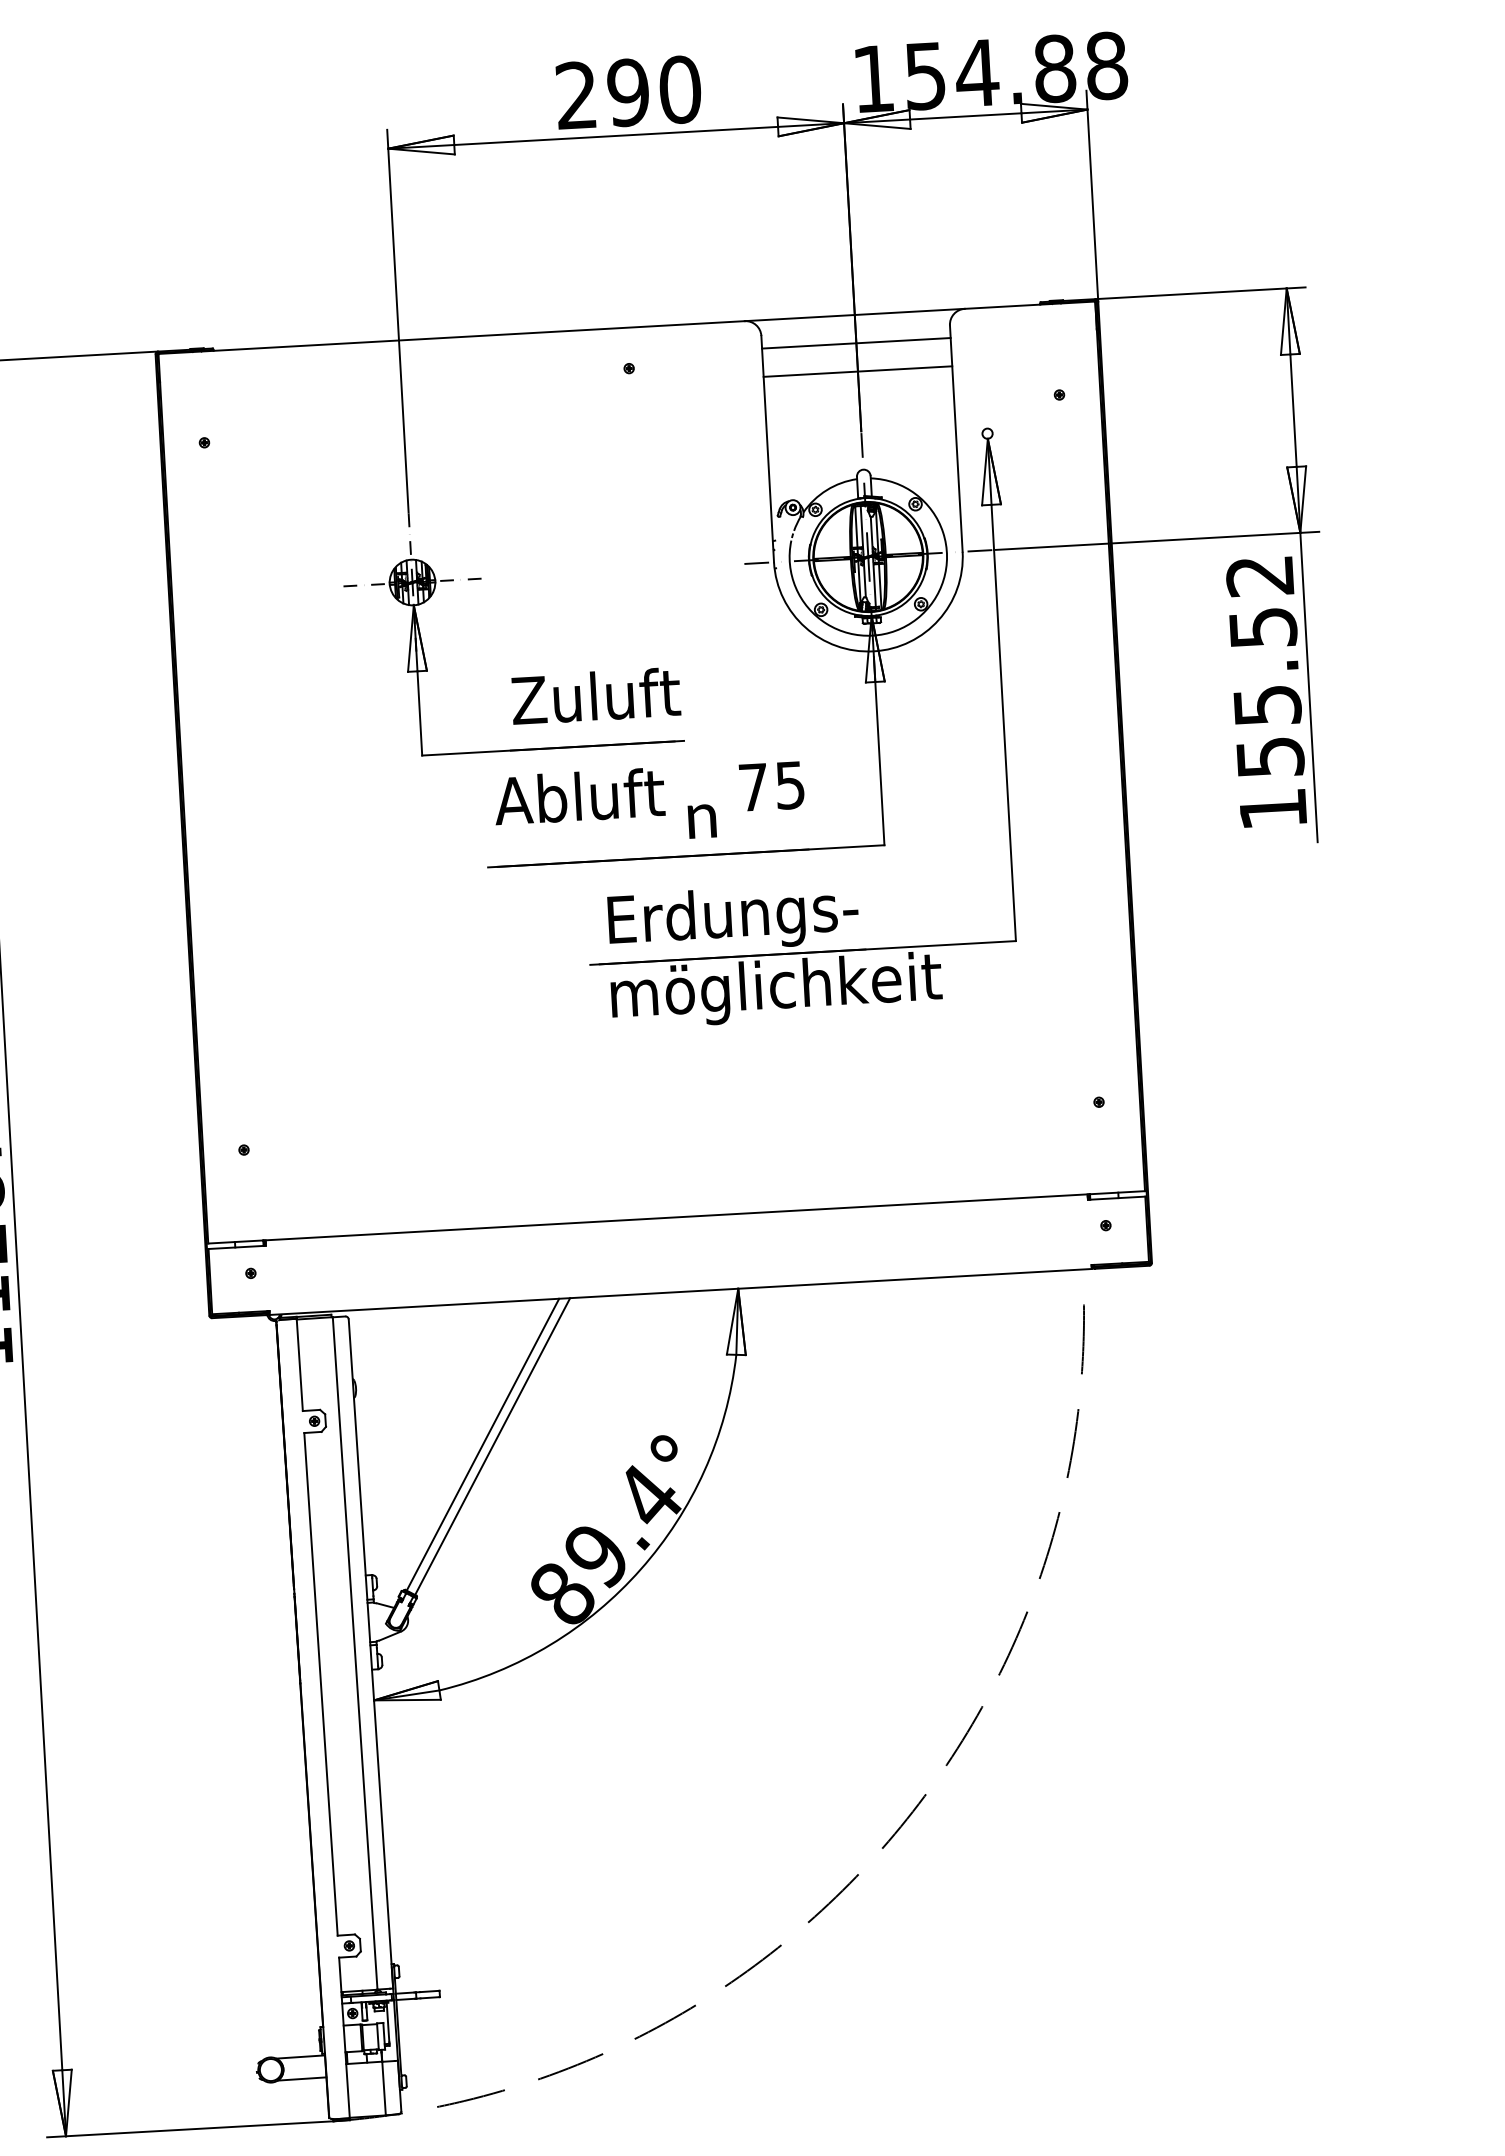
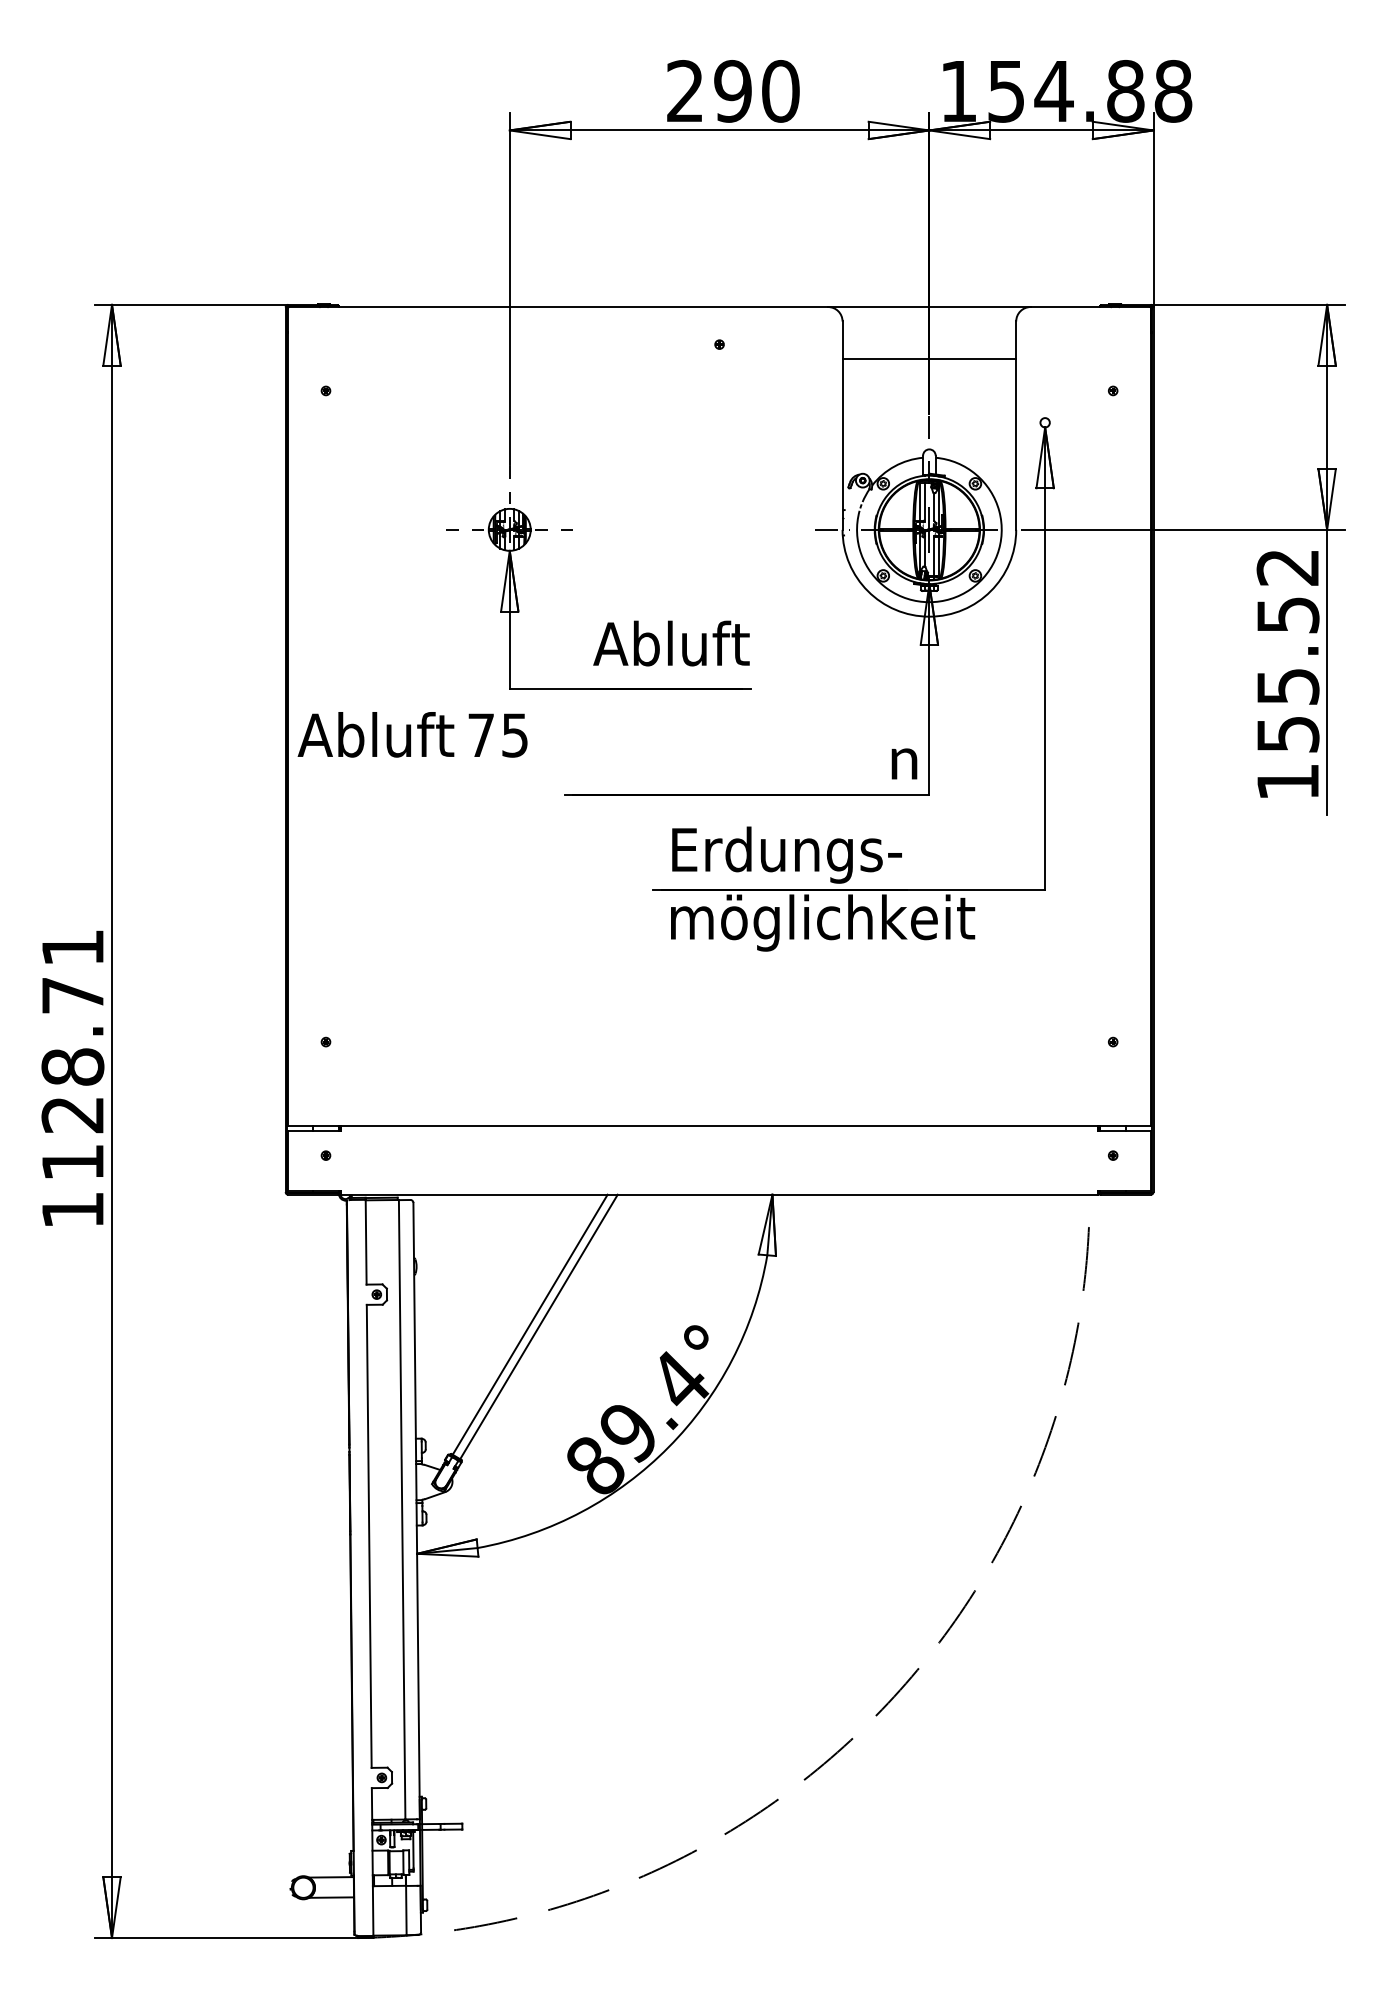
line: (856, 343) -> (929, 333), removed
text: (546, 698) -> (626, 643), Zuluft -> Abluft
text: (771, 786) -> (497, 735), moved
text: (578, 796) -> (375, 734), moved
text: (702, 820) -> (904, 763), moved

